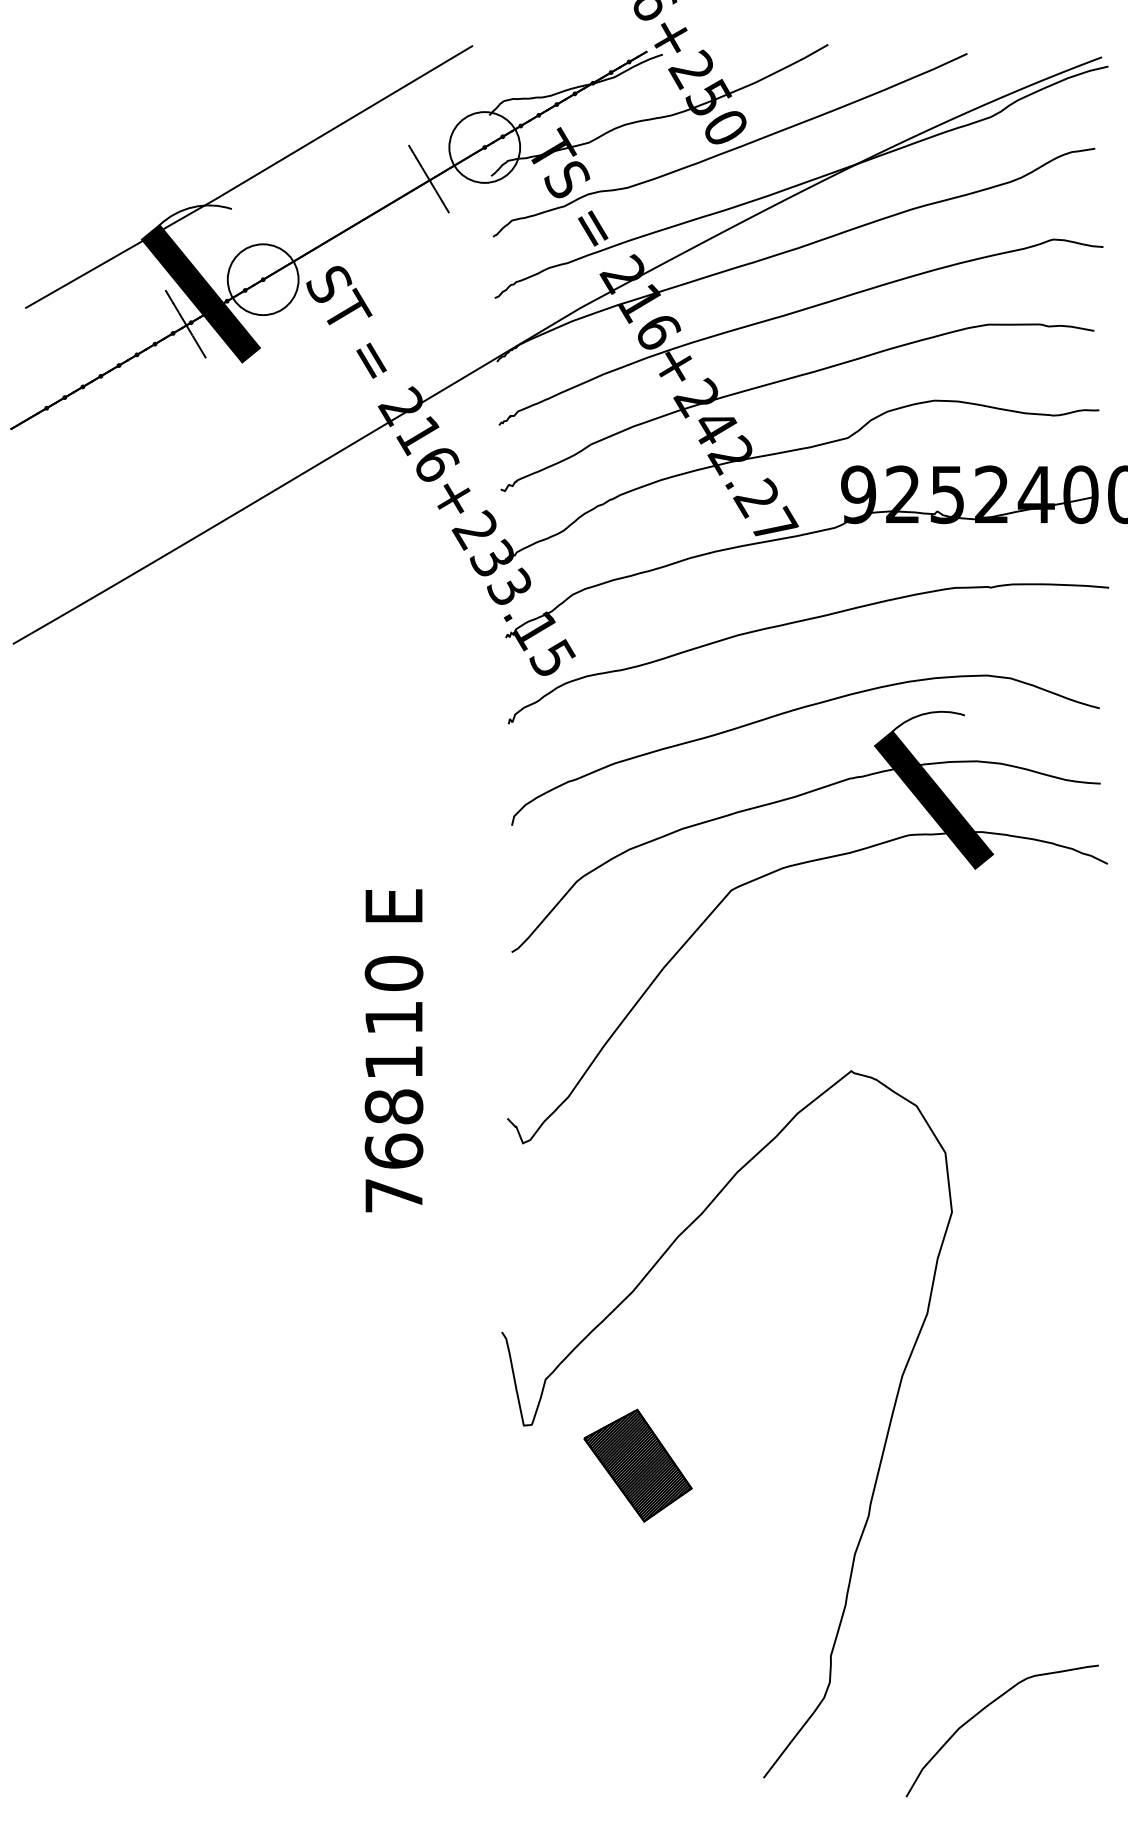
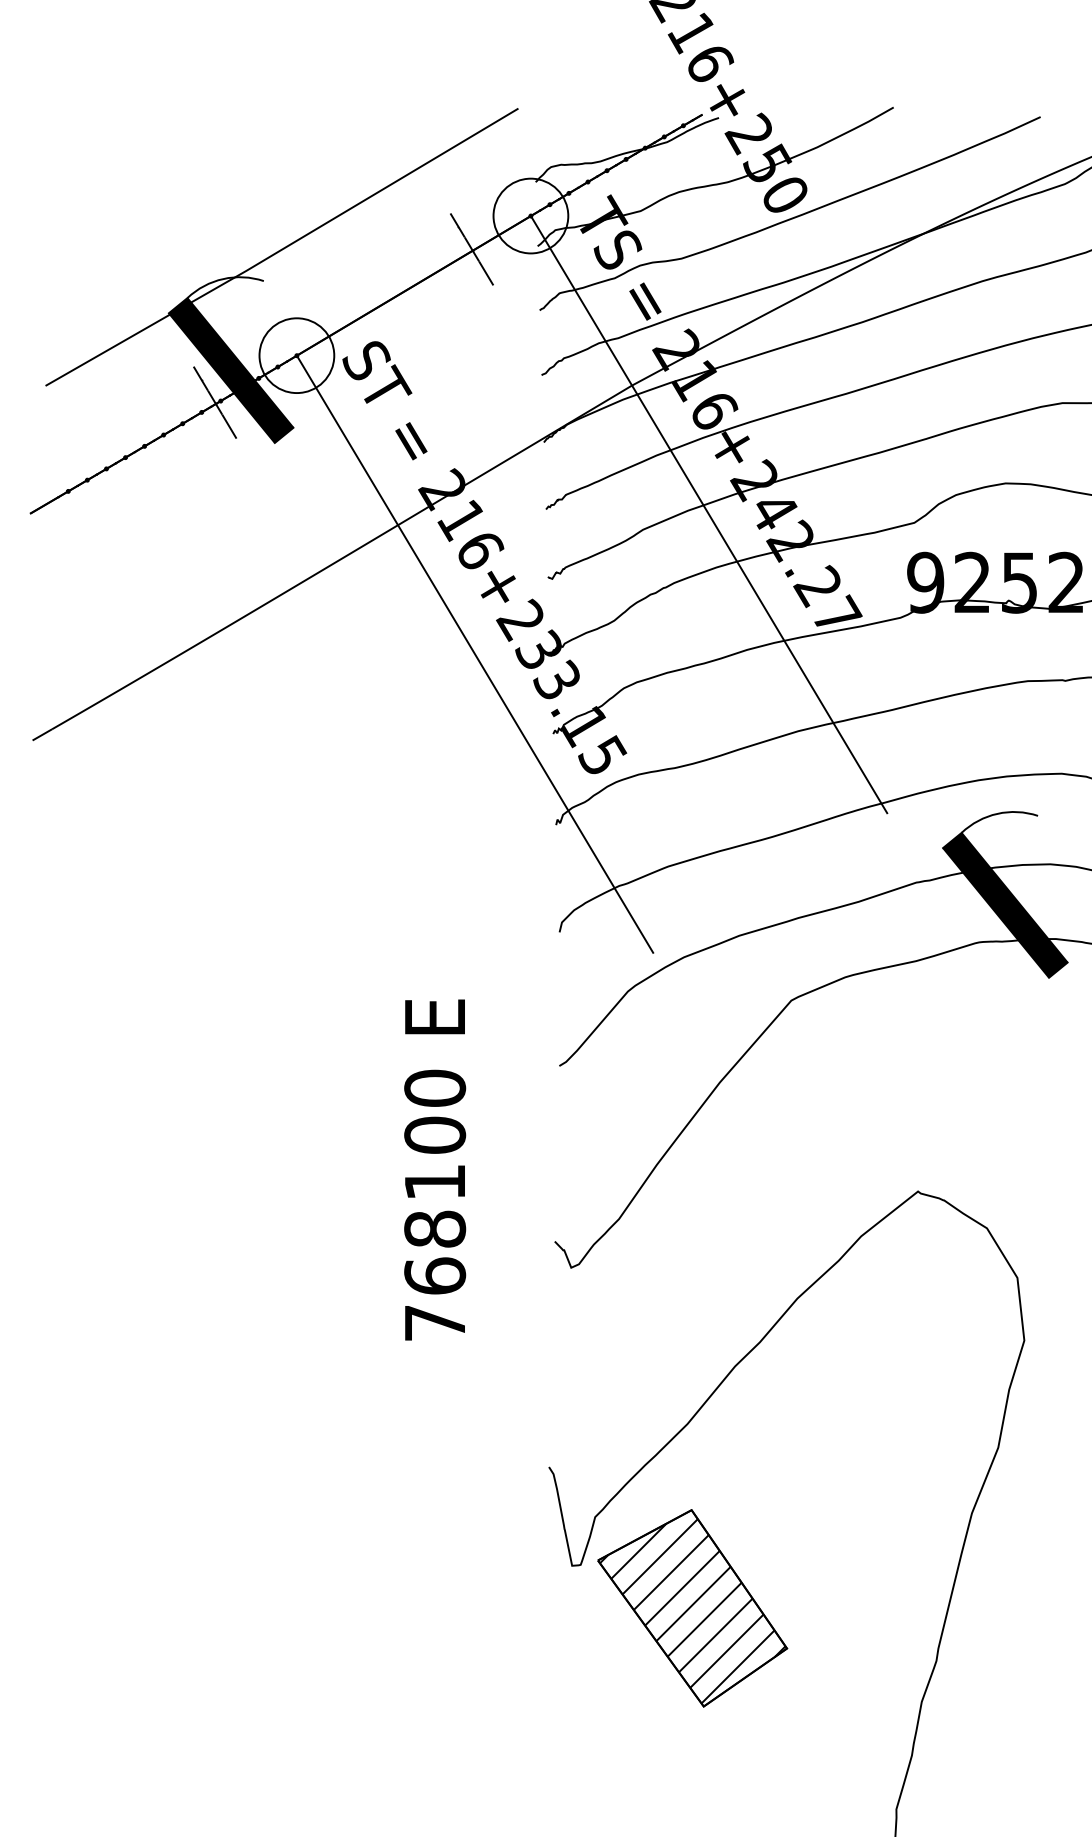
line: (653, 429) -> (709, 513), added
line: (431, 562) -> (474, 654), added
text: (393, 1017) -> (434, 1134), 768110 -> 768100
part: (637, 1465) -> (692, 1607), size x1.67

